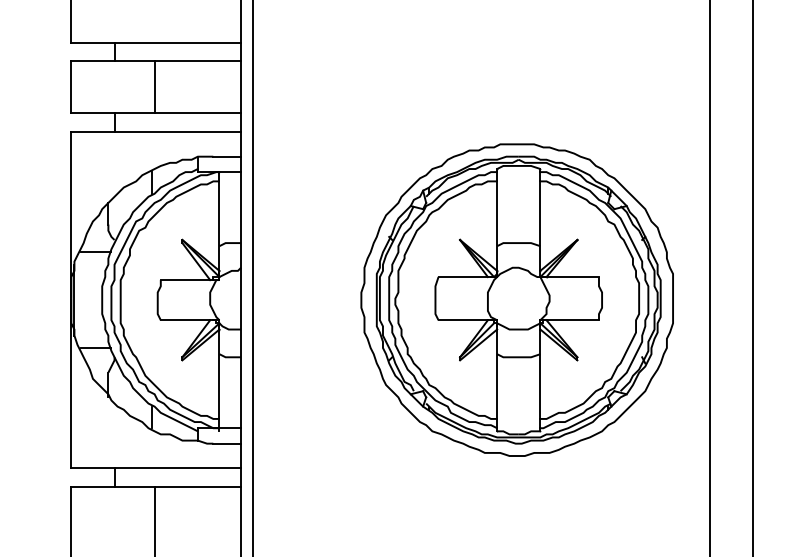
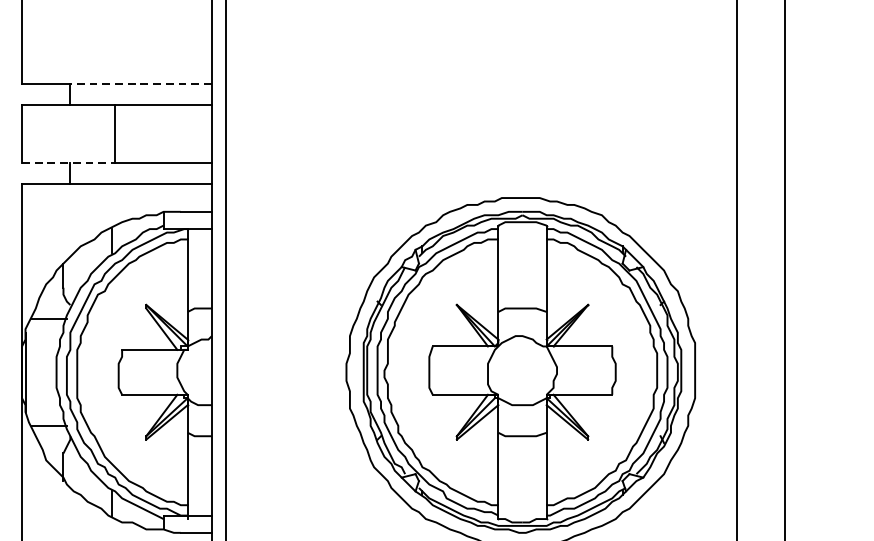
line: (177, 42) -> (140, 84), solid -> dashed
line: (112, 113) -> (68, 163), solid -> dashed

